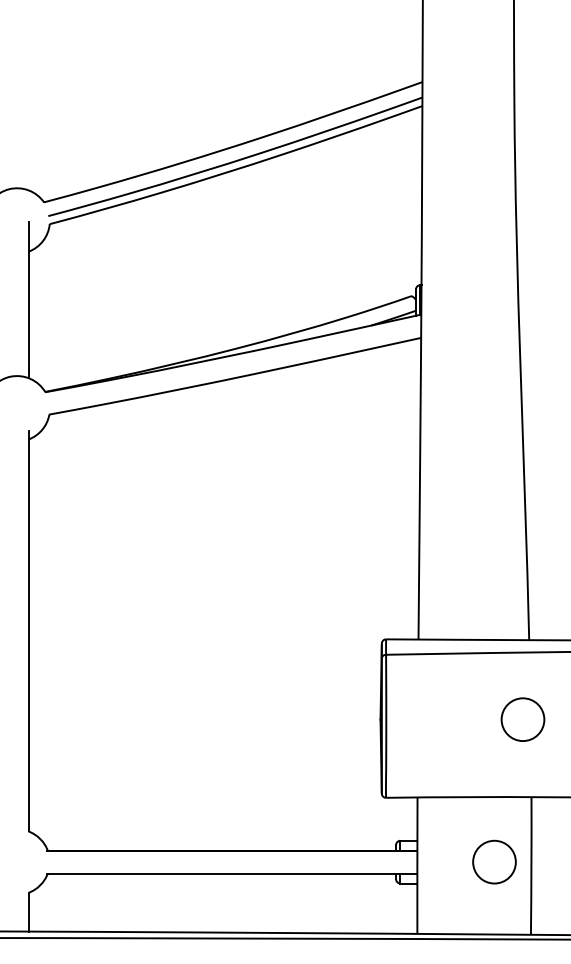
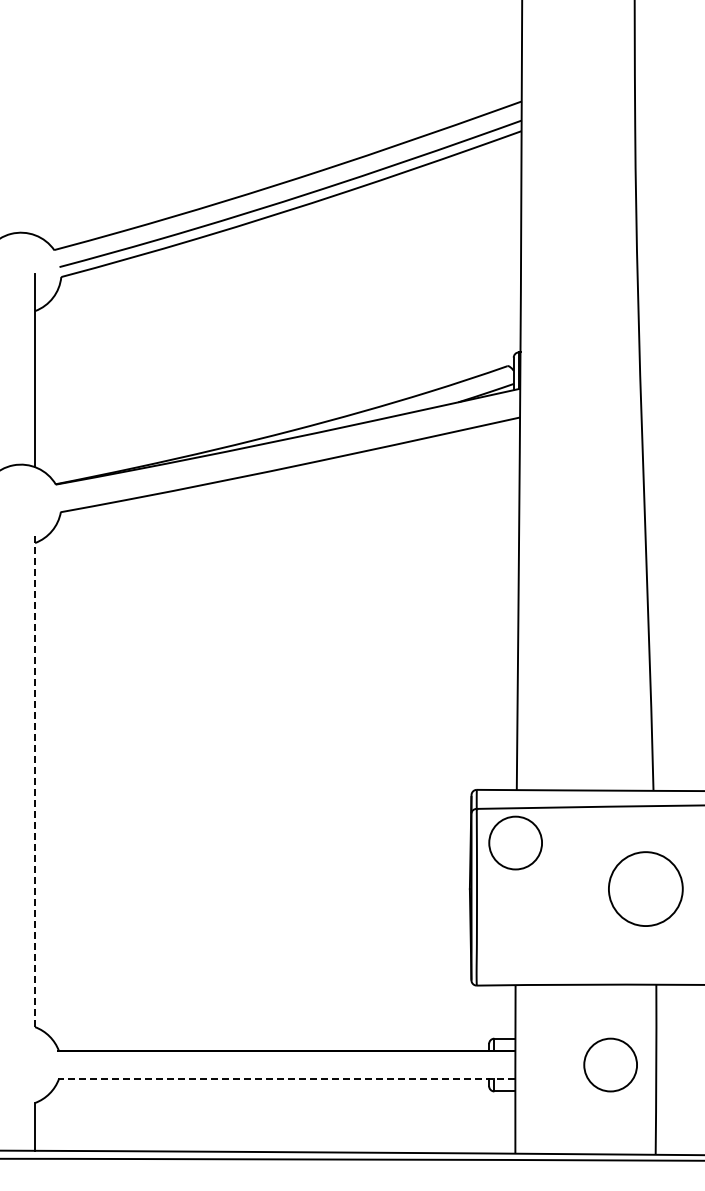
line: (28, 630) -> (35, 779), solid -> dashed
circle: (417, 681) -> (515, 842), added
circle: (522, 719) -> (645, 888), size x1.4
line: (232, 873) -> (286, 1079), solid -> dashed

